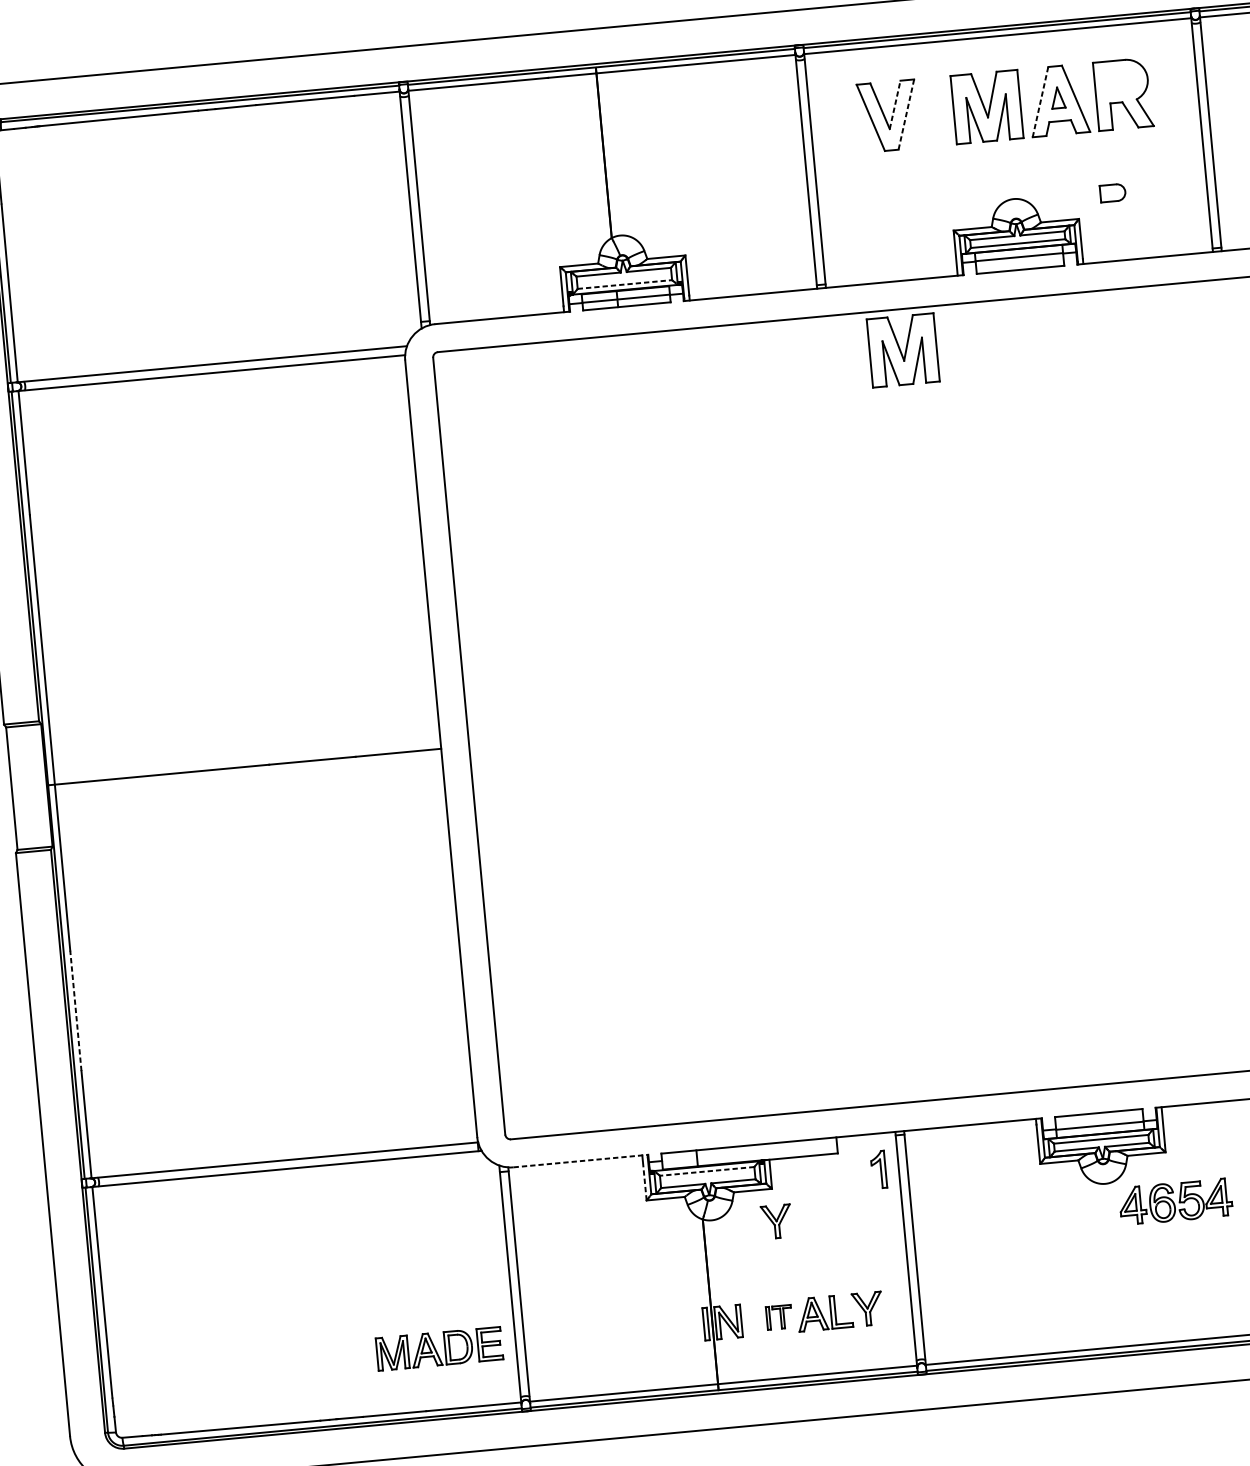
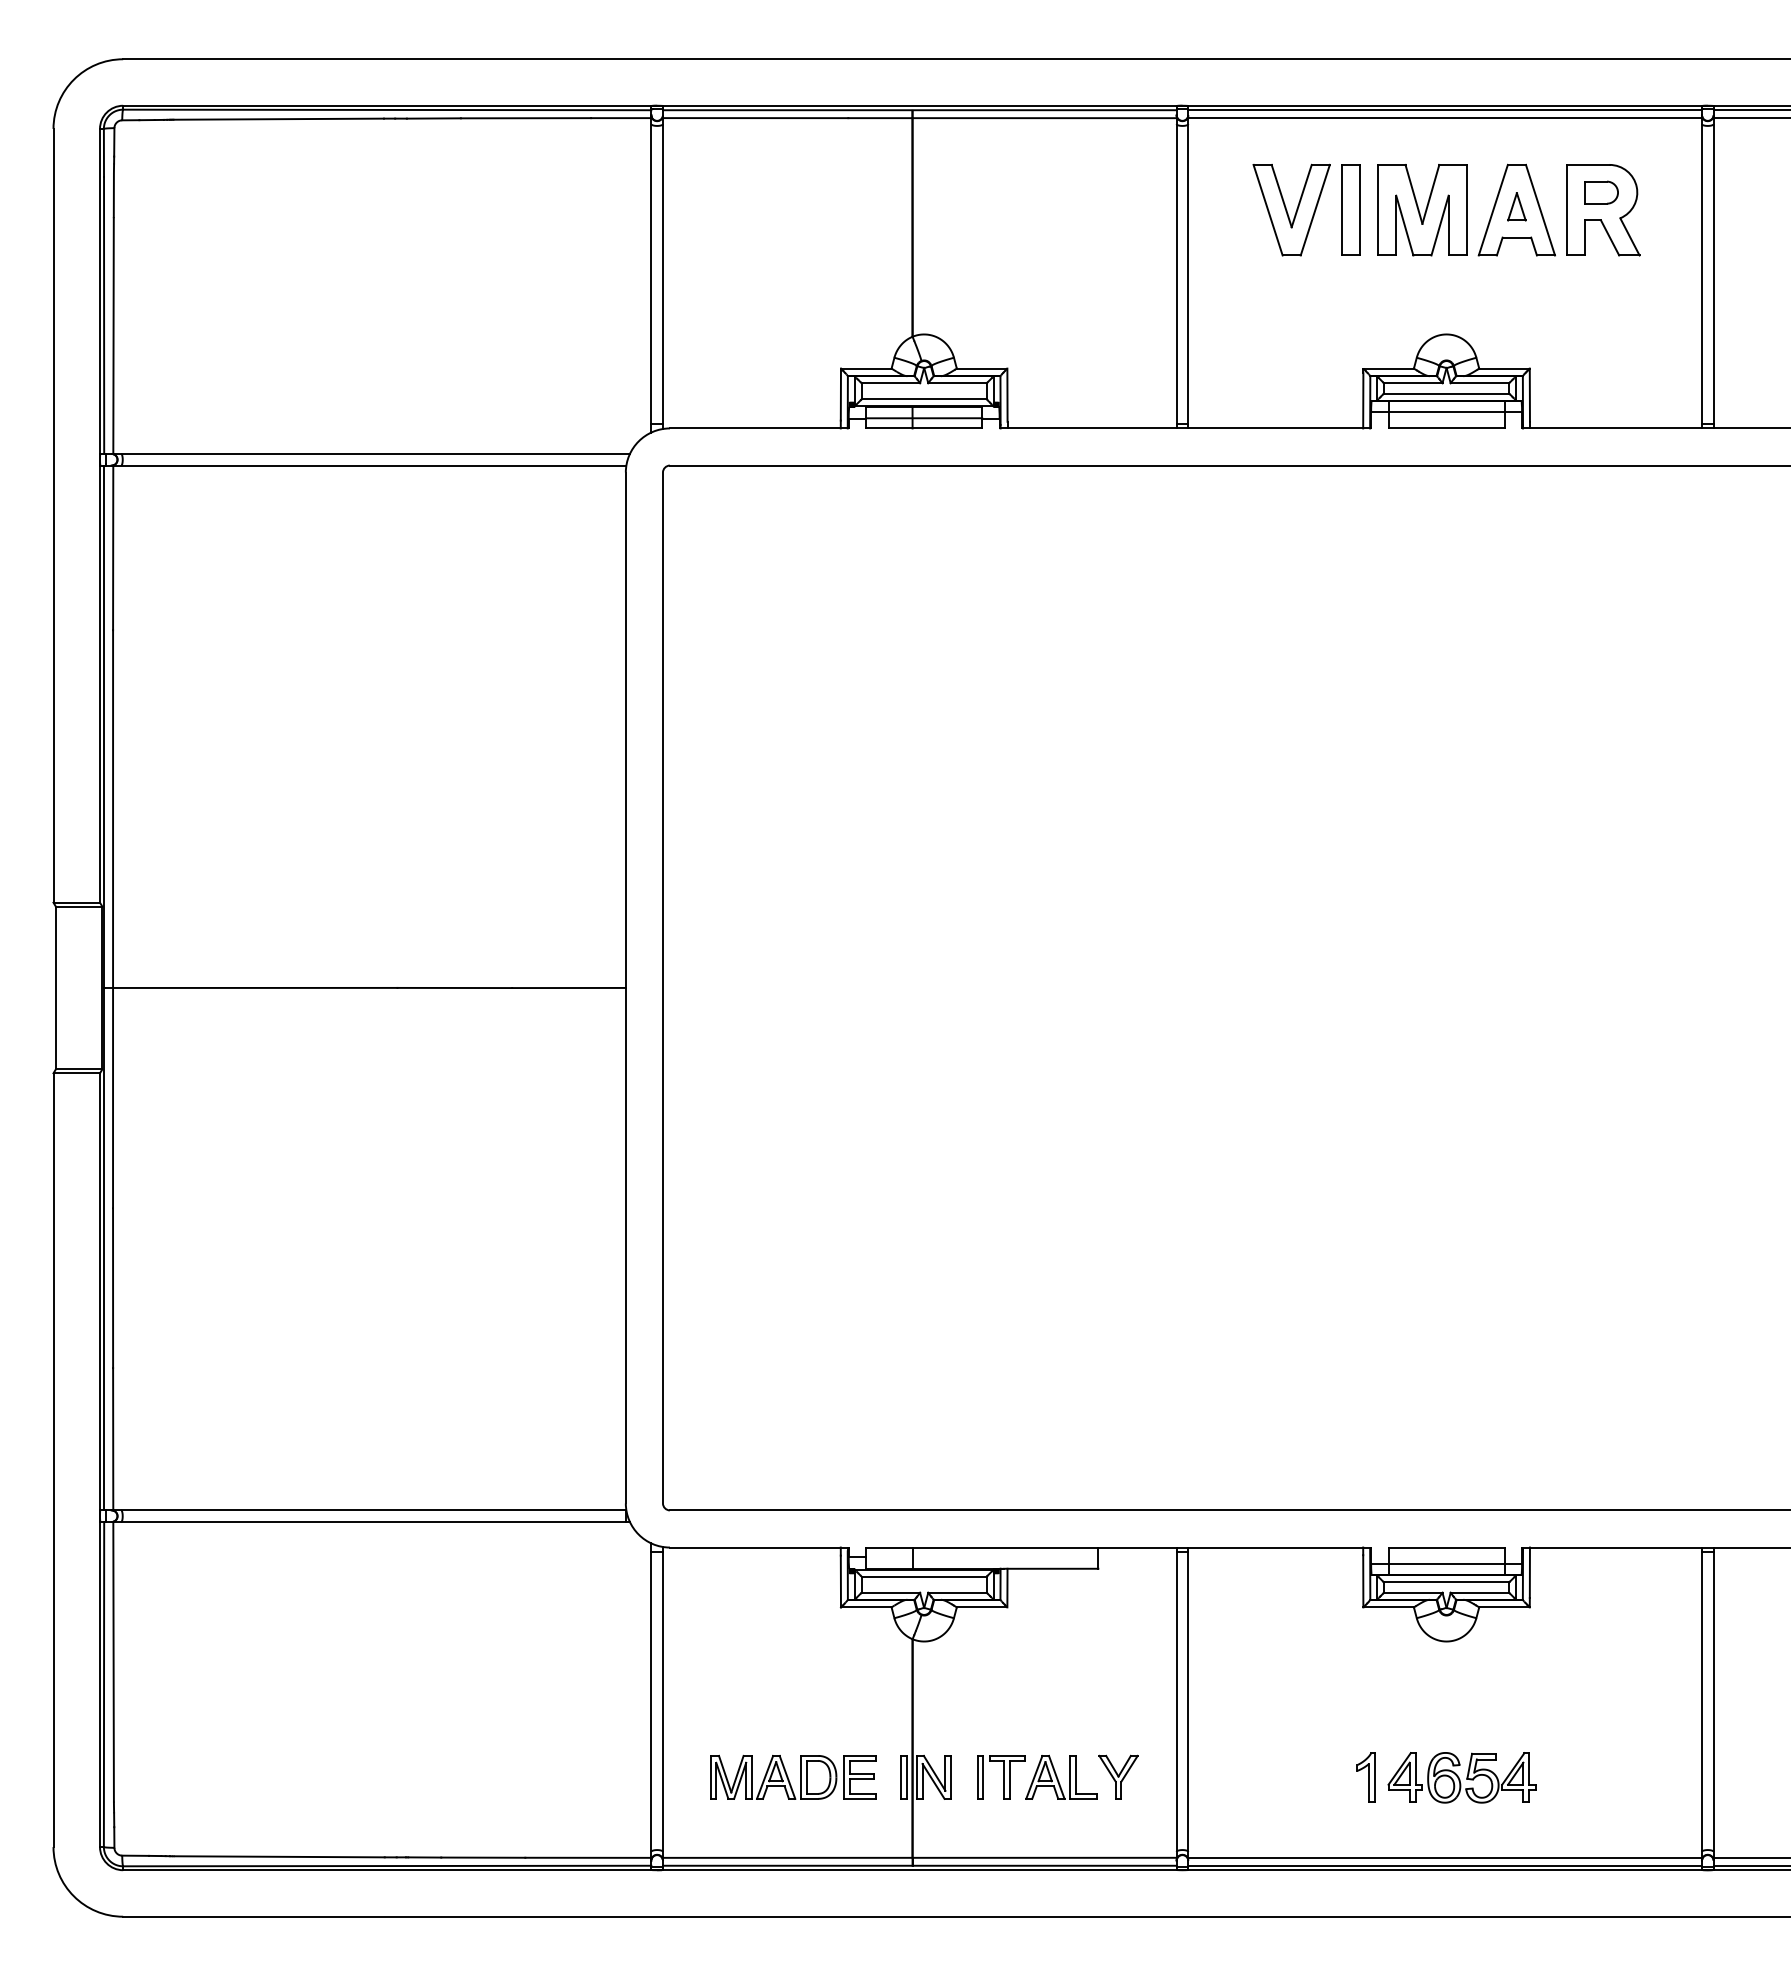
line: (1040, 102) -> (1493, 210), dashed -> solid
line: (895, 105) -> (1301, 196), dashed -> solid
part: (932, 111) -> (1350, 209), added
line: (906, 114) -> (1315, 210), dashed -> solid
part: (1112, 192) -> (1601, 192), moved
line: (625, 284) -> (924, 399), dashed -> solid
part: (903, 350) -> (1282, 520), removed
line: (76, 1011) -> (113, 1288), dashed -> solid
line: (581, 1161) -> (759, 1547), dashed -> solid
part: (878, 1169) -> (1365, 1777), moved
line: (707, 1171) -> (924, 1576), dashed -> solid
line: (644, 1181) -> (840, 1581), dashed -> solid
part: (1175, 1201) -> (1461, 1777), moved
part: (776, 1221) -> (1009, 1650), removed
part: (779, 1317) -> (1001, 1777), size x1.43
part: (439, 1348) -> (793, 1776), moved

